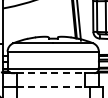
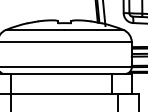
line: (51, 73) -> (62, 74), dashed -> solid
line: (51, 86) -> (62, 93), dashed -> solid

